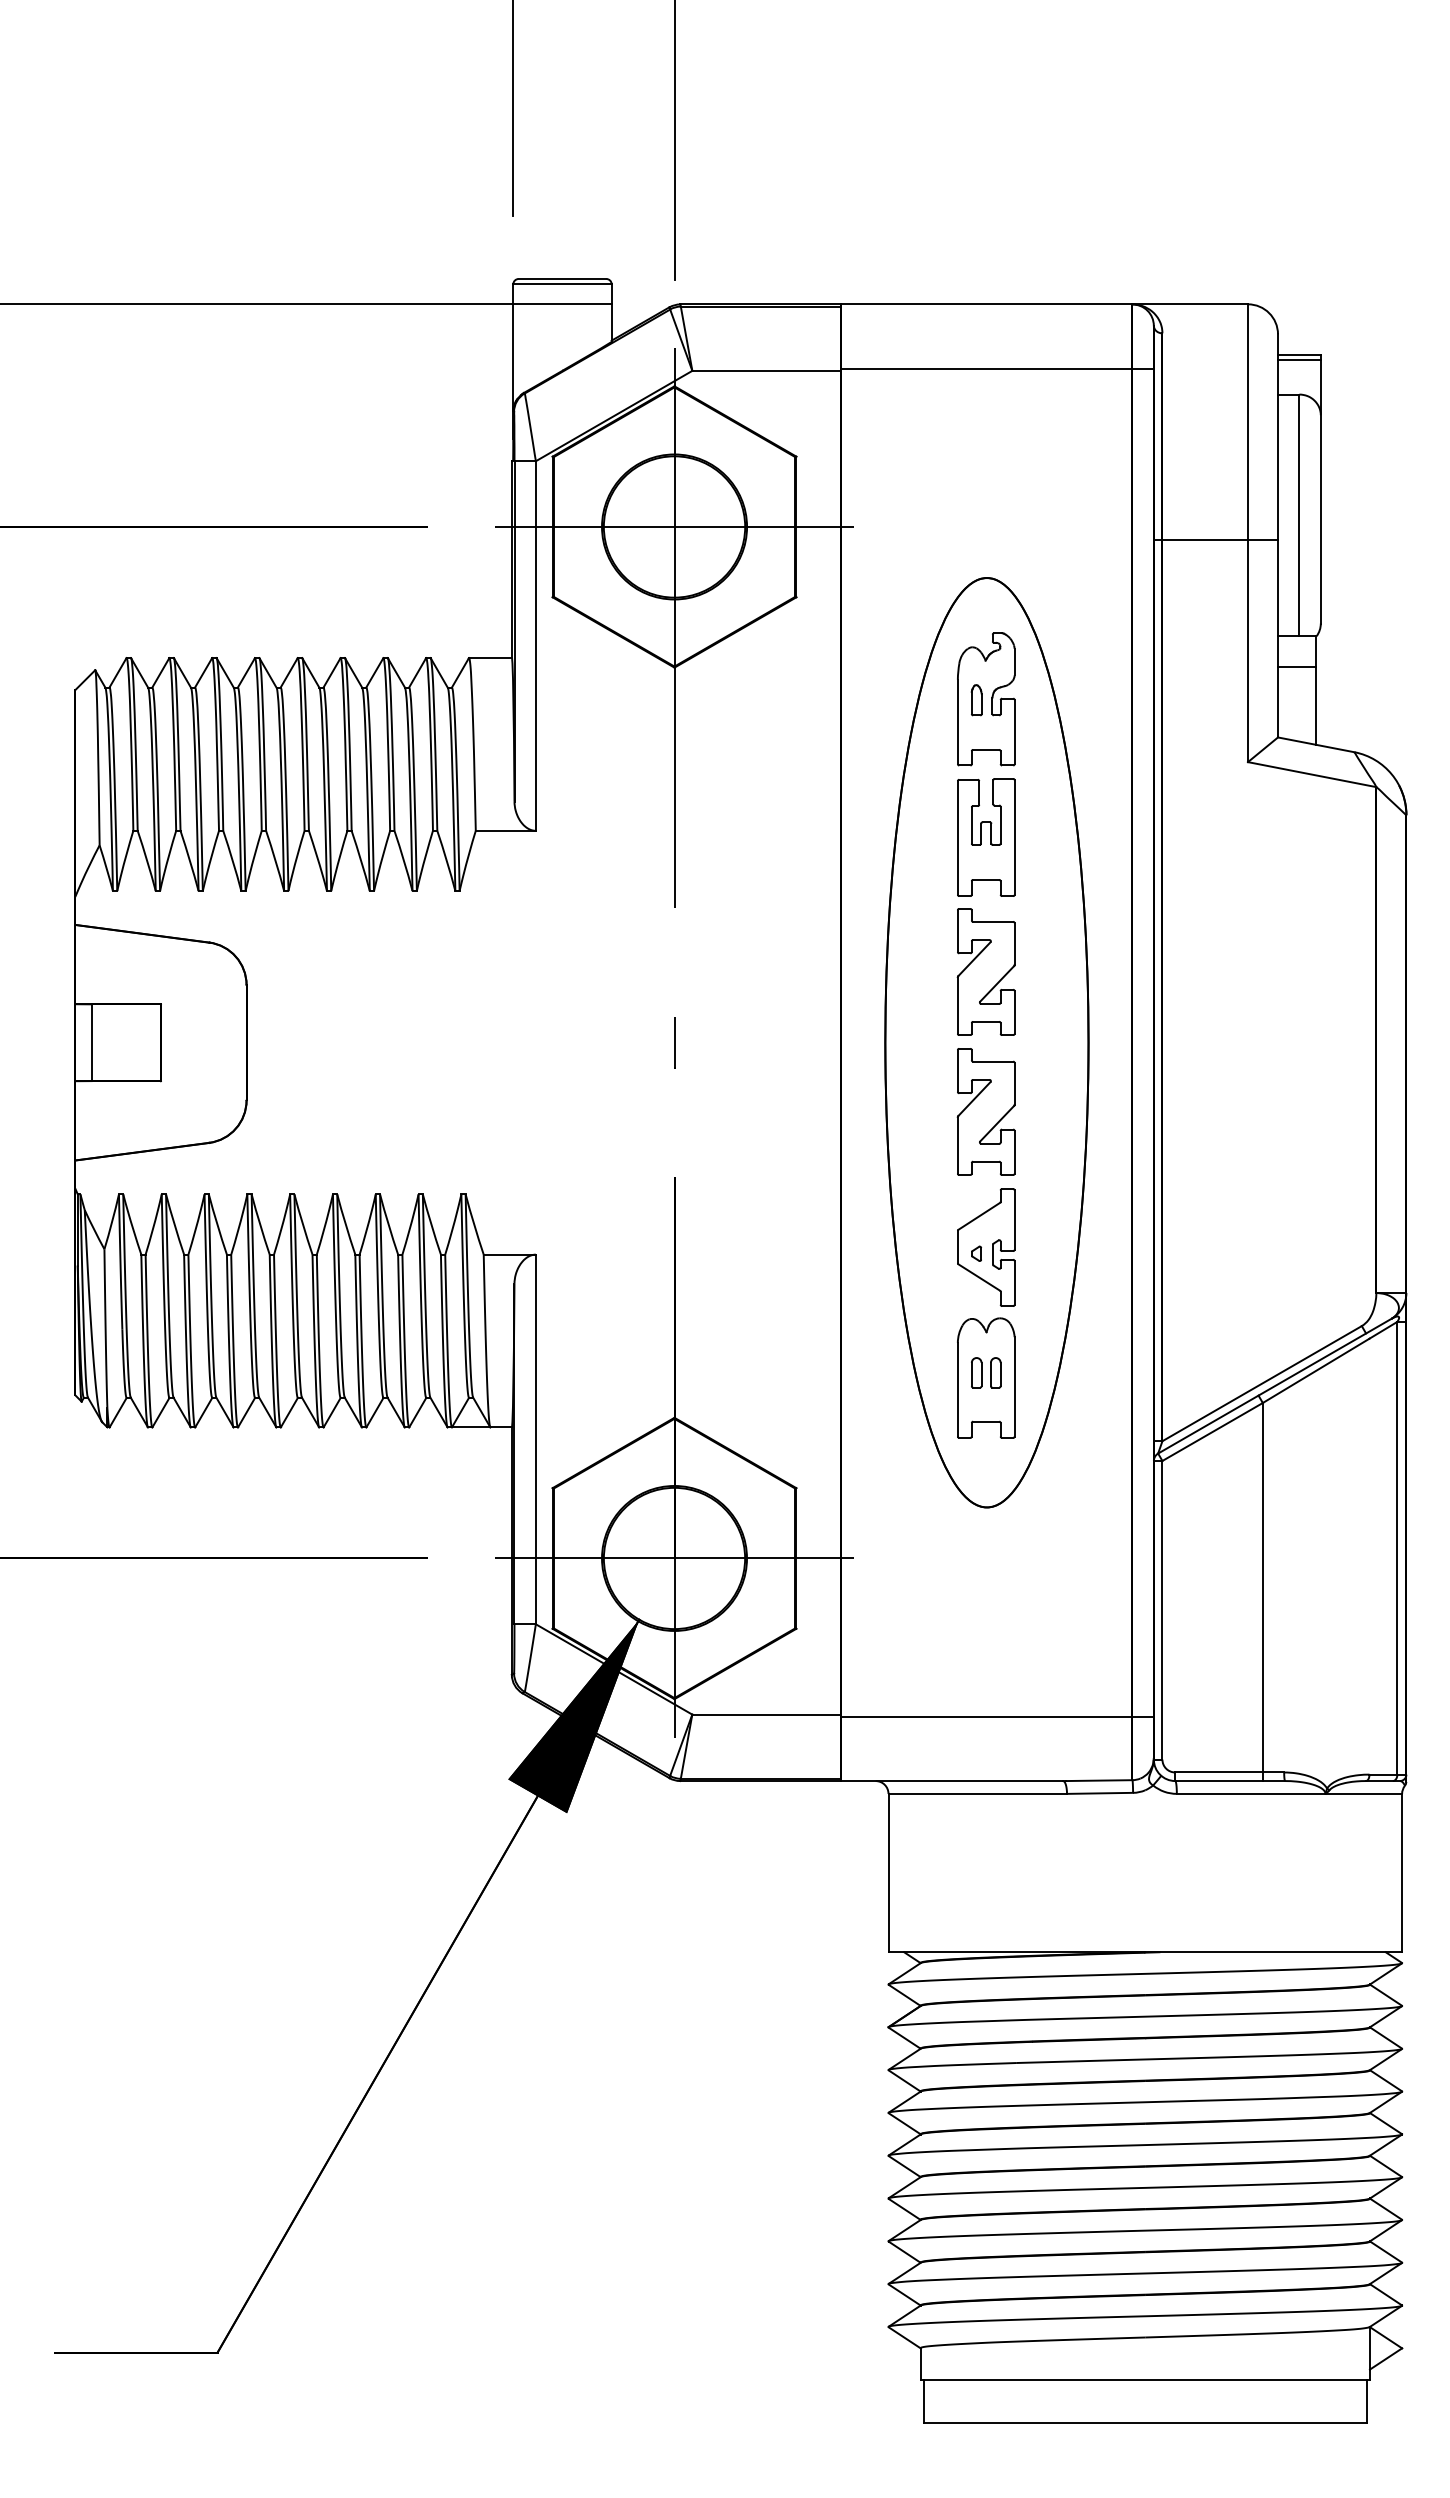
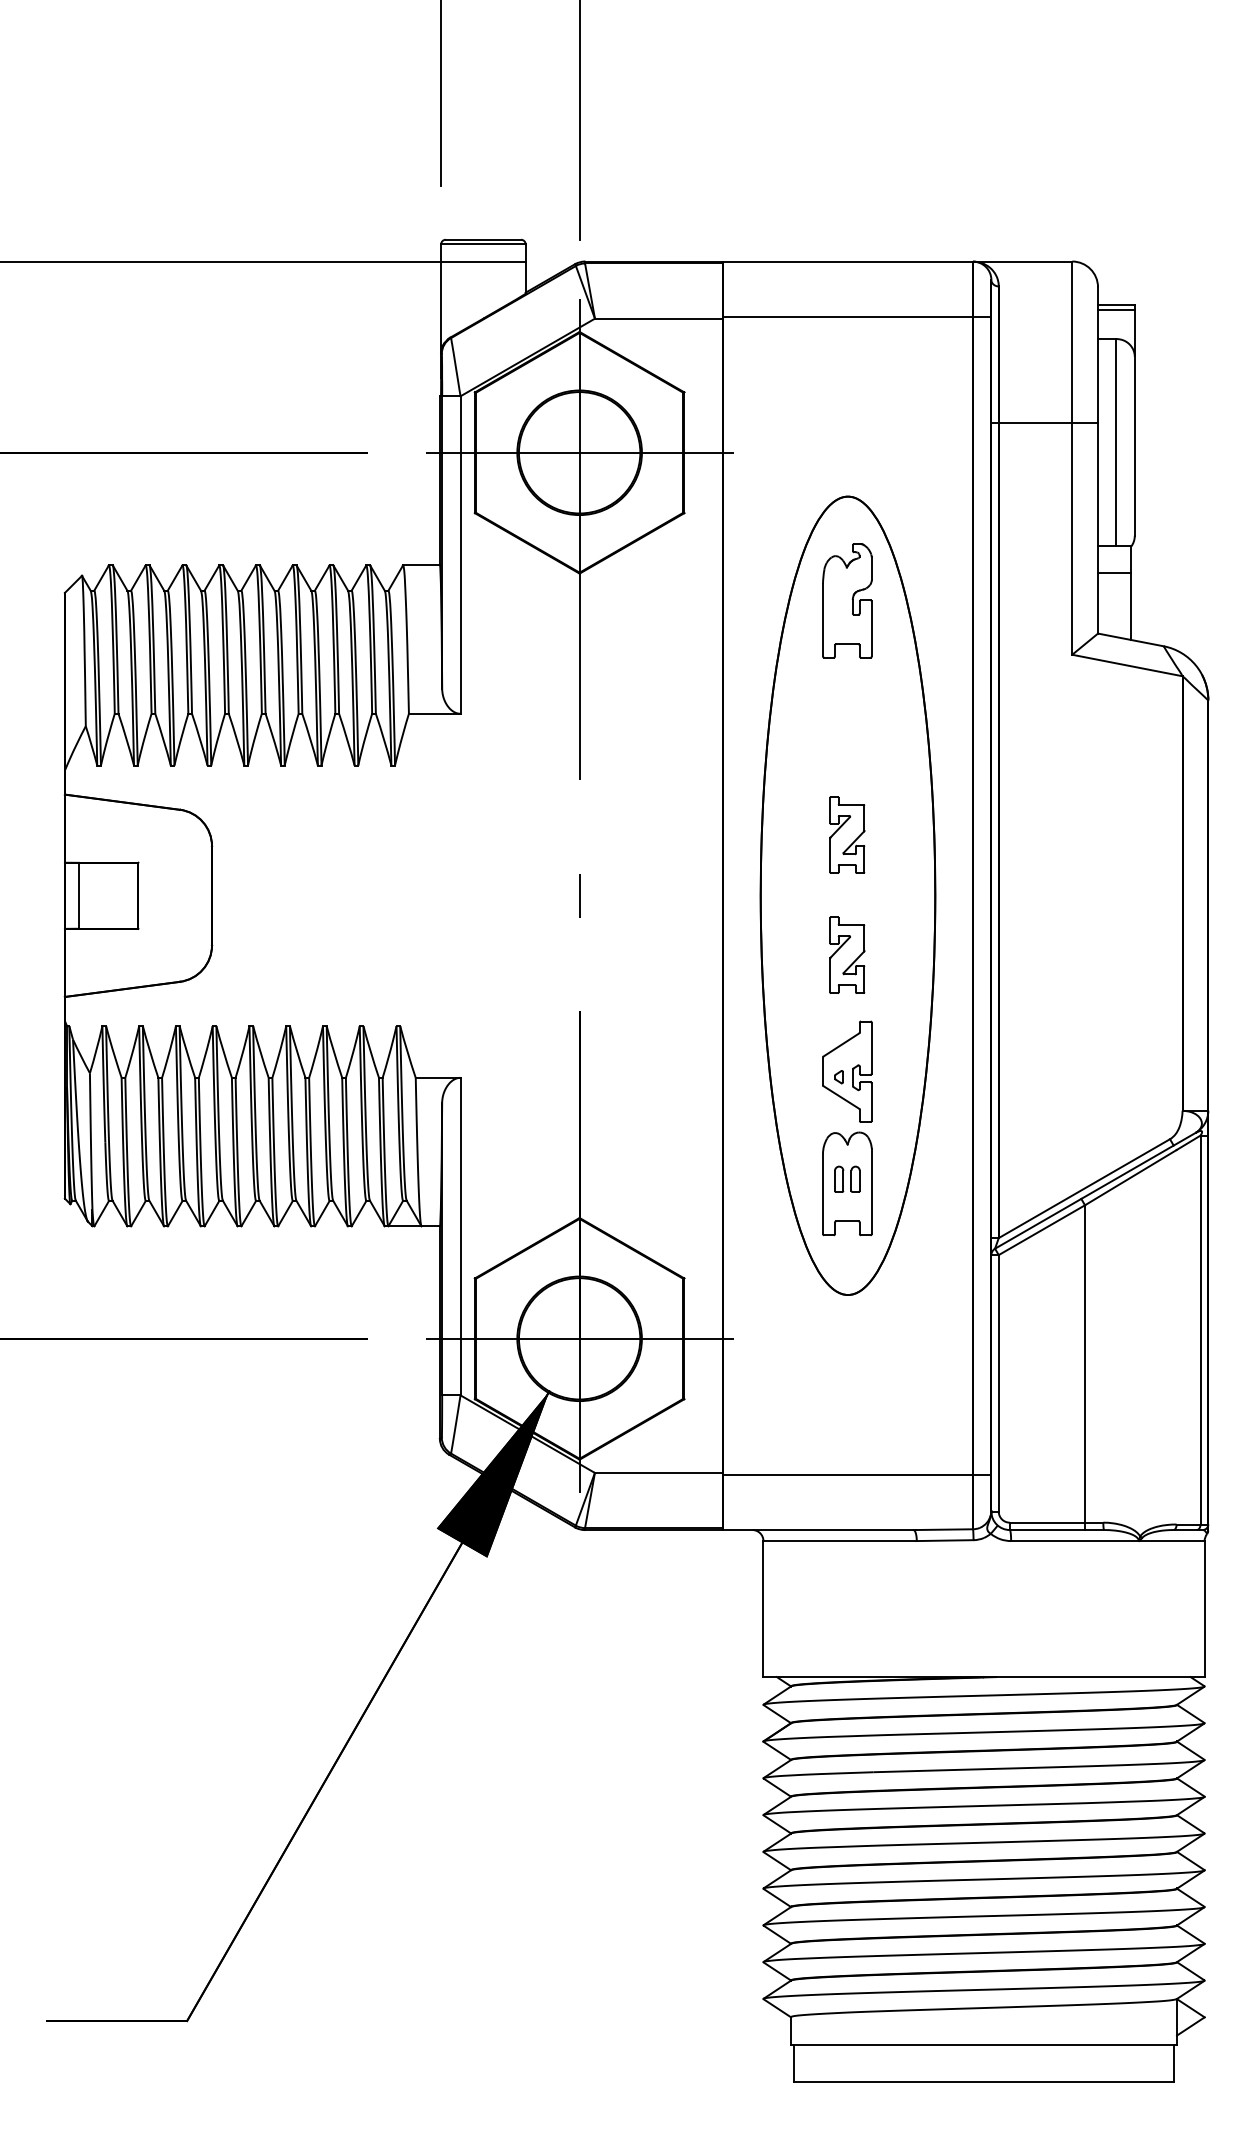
line: (1215, 539) -> (1044, 423), moved
part: (976, 700) -> (839, 601), removed
part: (986, 837) -> (847, 719), removed
part: (985, 971) -> (846, 834), size x0.7
part: (985, 1111) -> (846, 954), size x0.7

